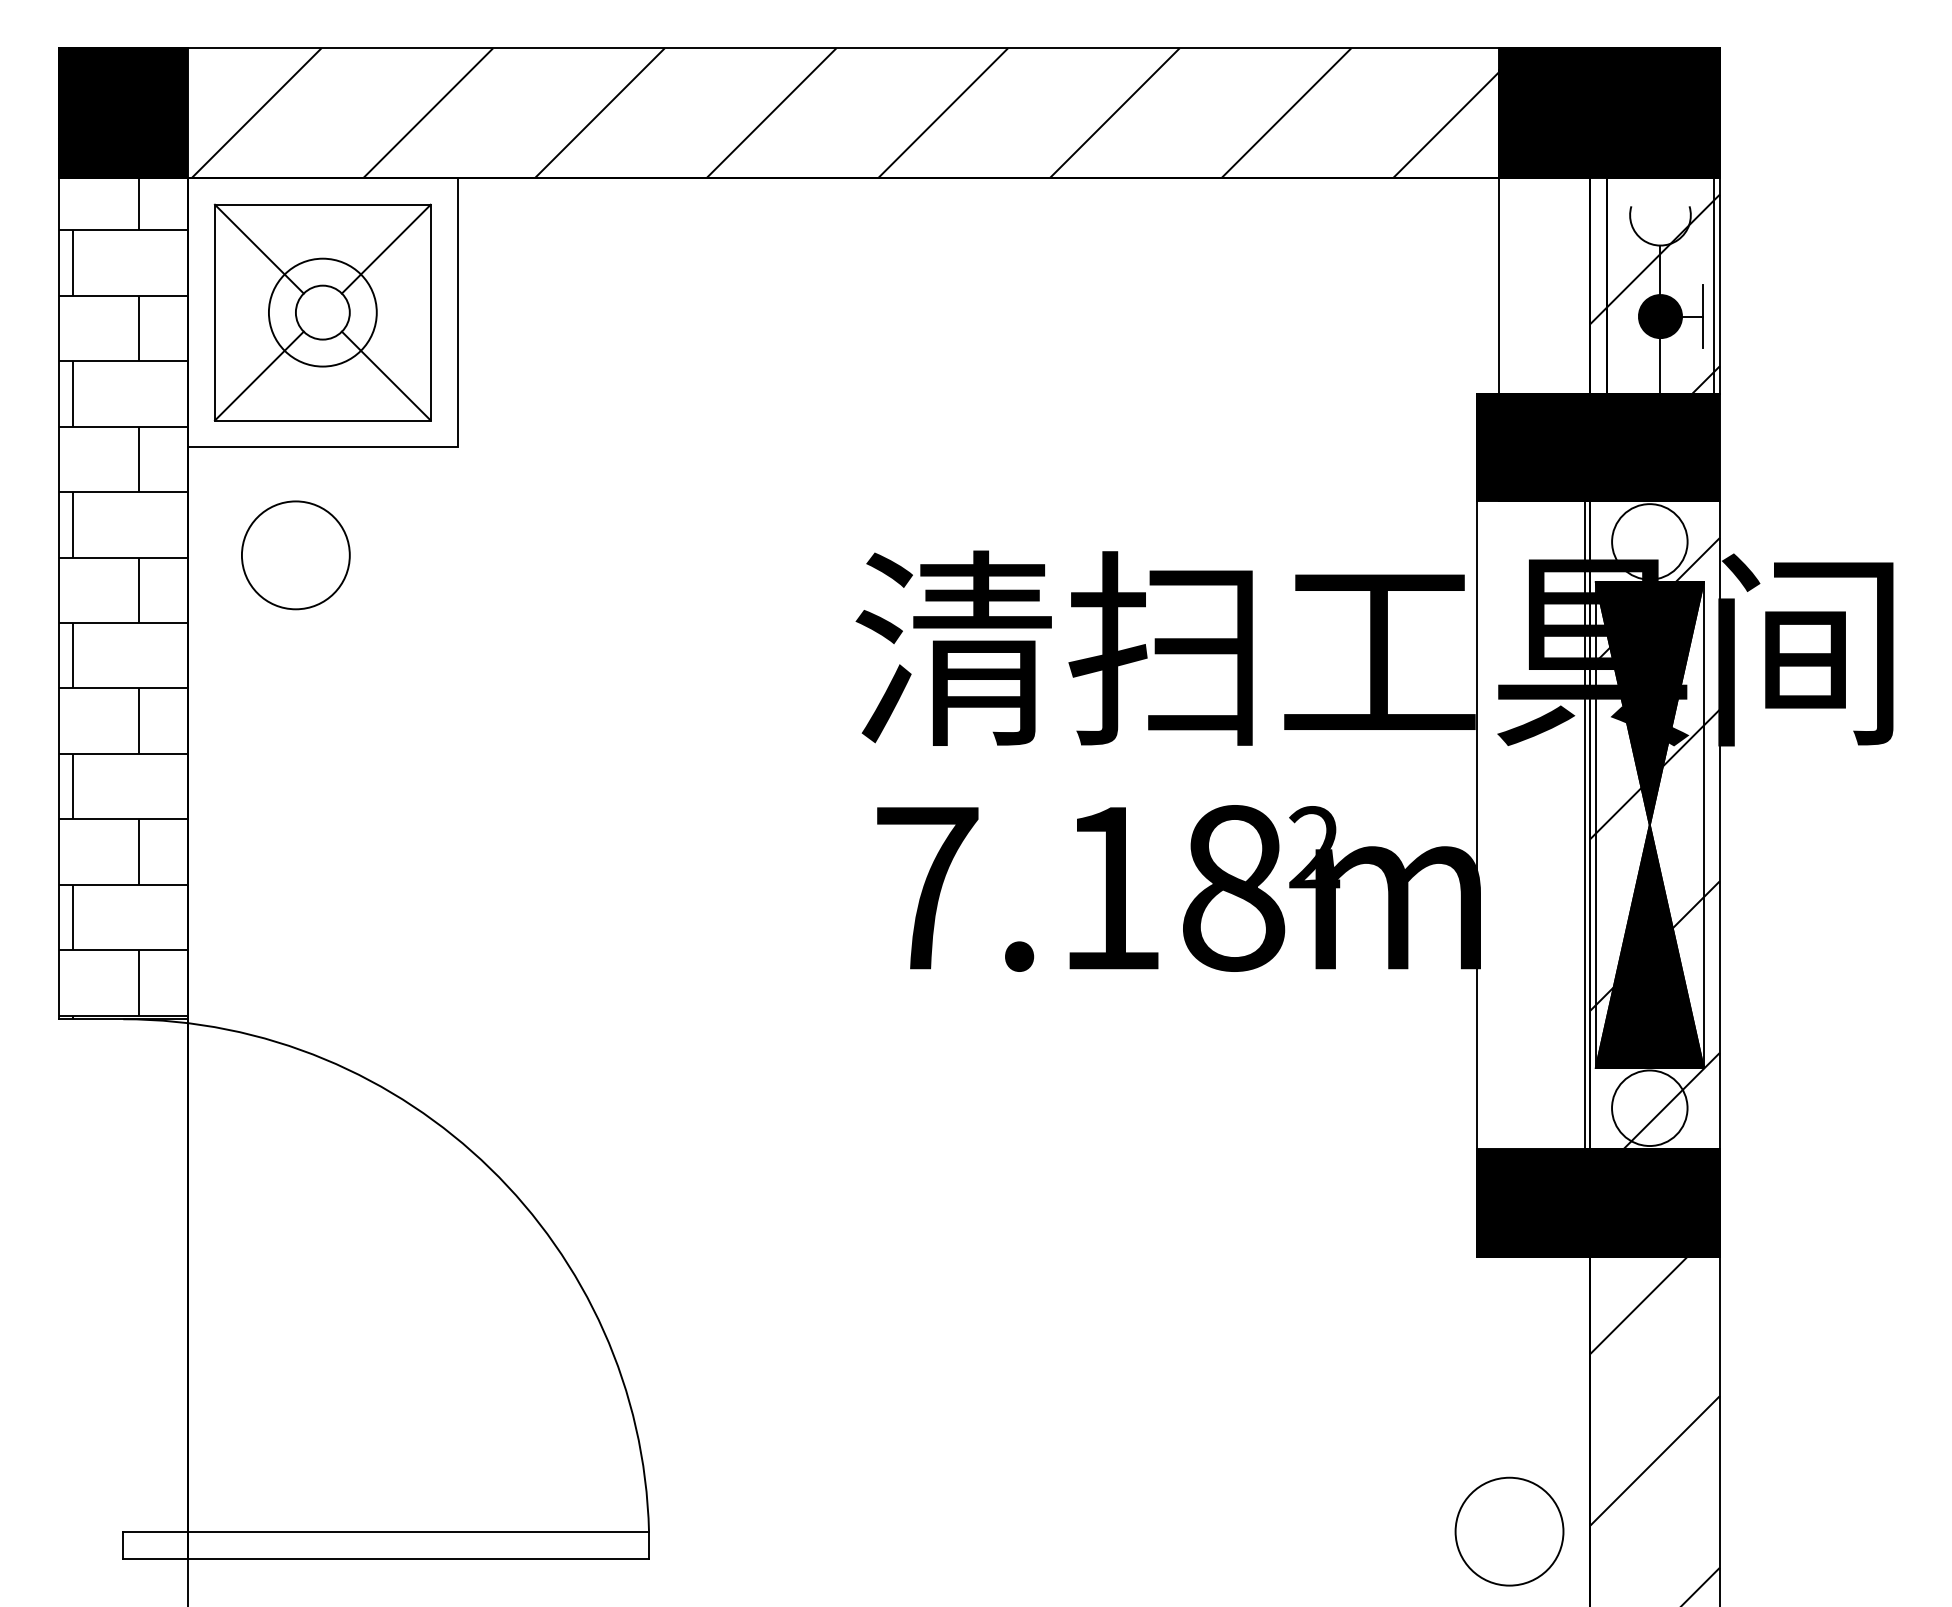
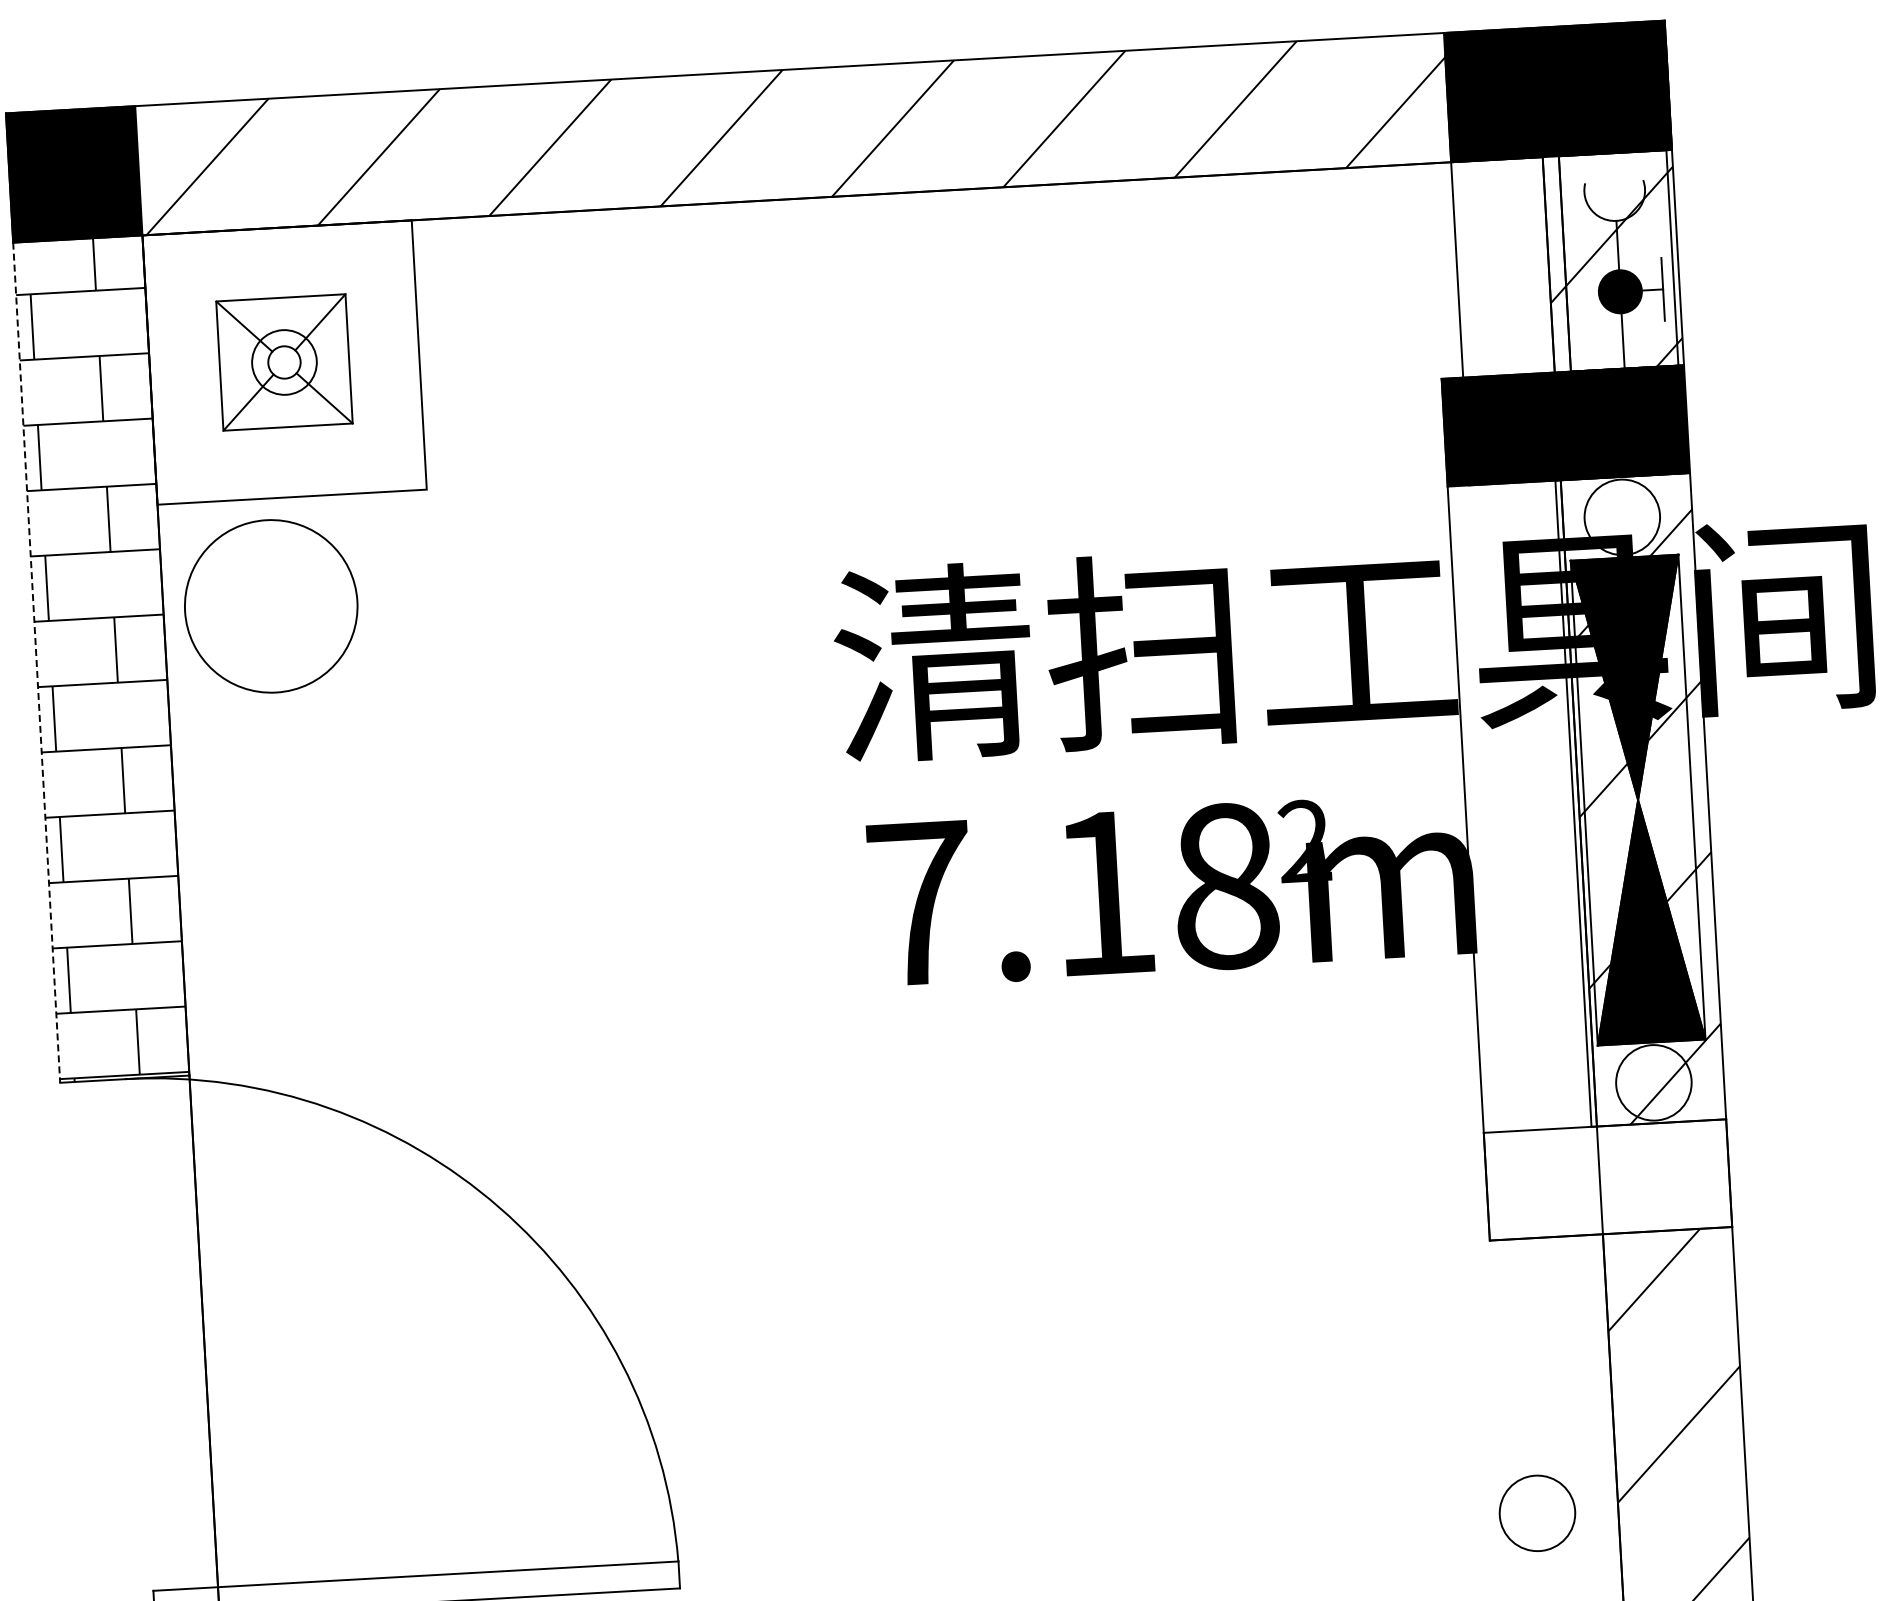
part: (322, 312) -> (284, 362), size x0.6
circle: (295, 555) -> (270, 606), size x1.6
line: (58, 598) -> (36, 662), solid -> dashed
fill: (1598, 1202) -> (1607, 1179), removed
circle: (1509, 1531) -> (1537, 1513), size x0.7

